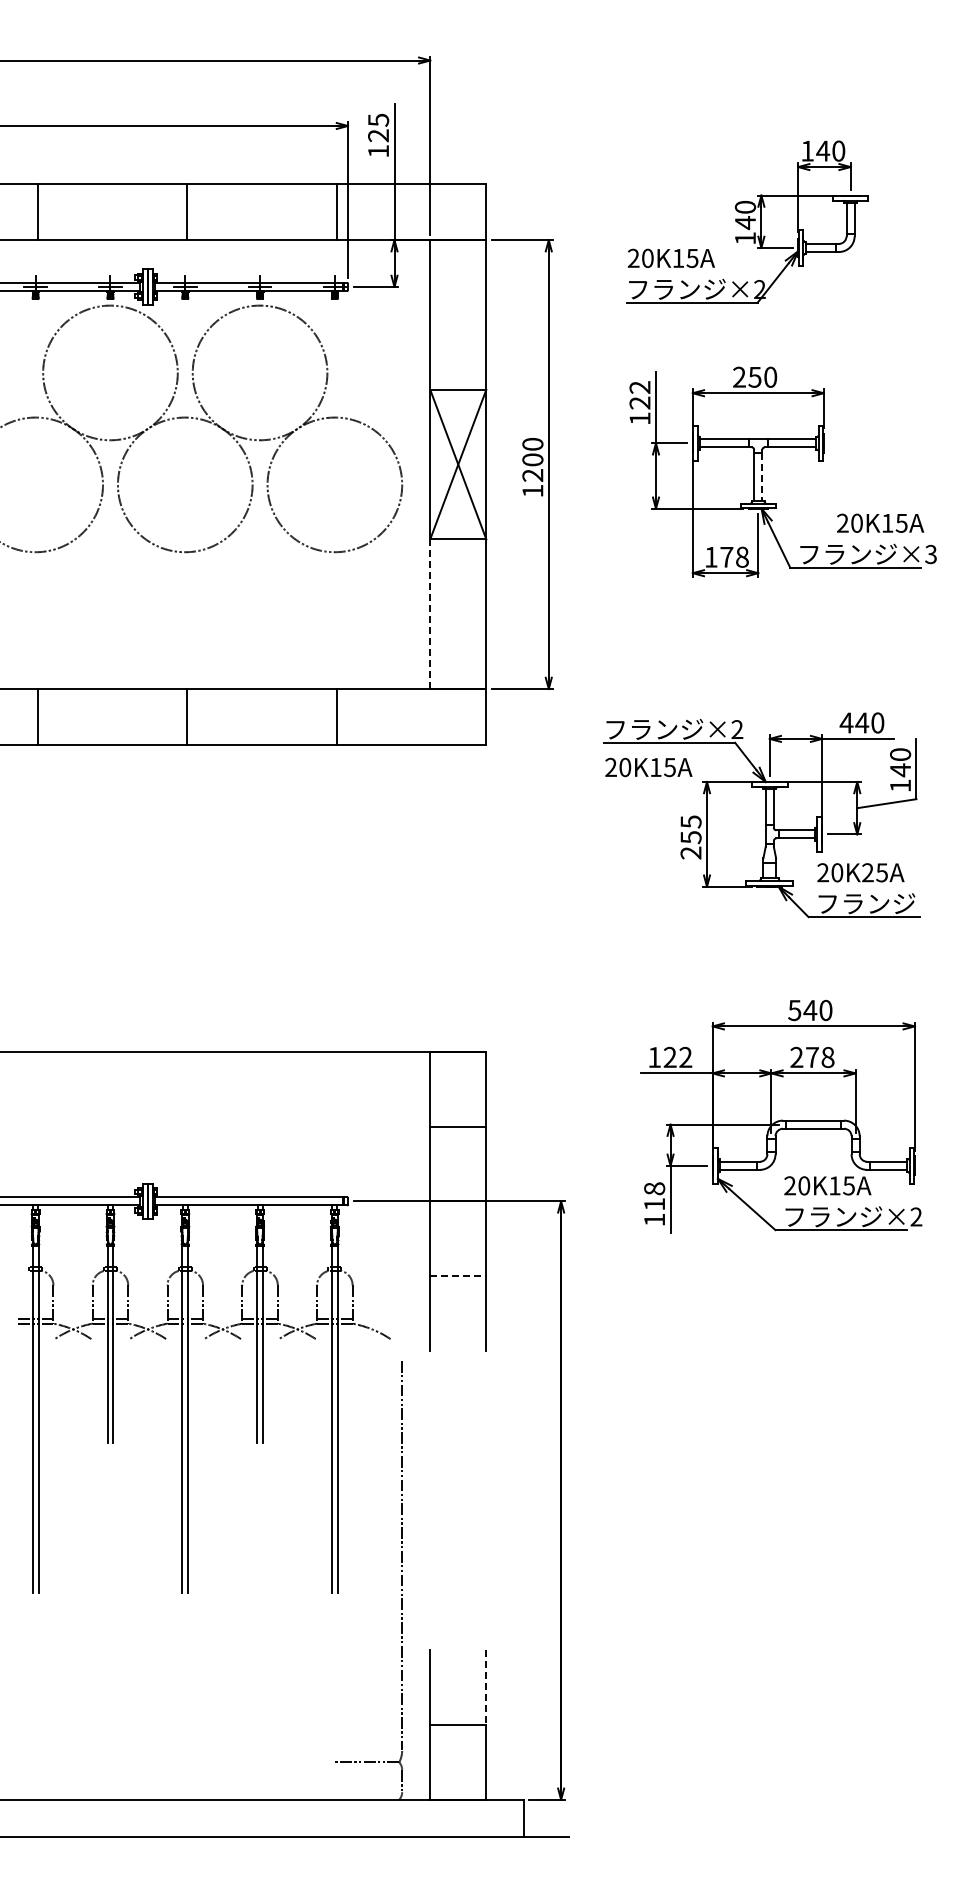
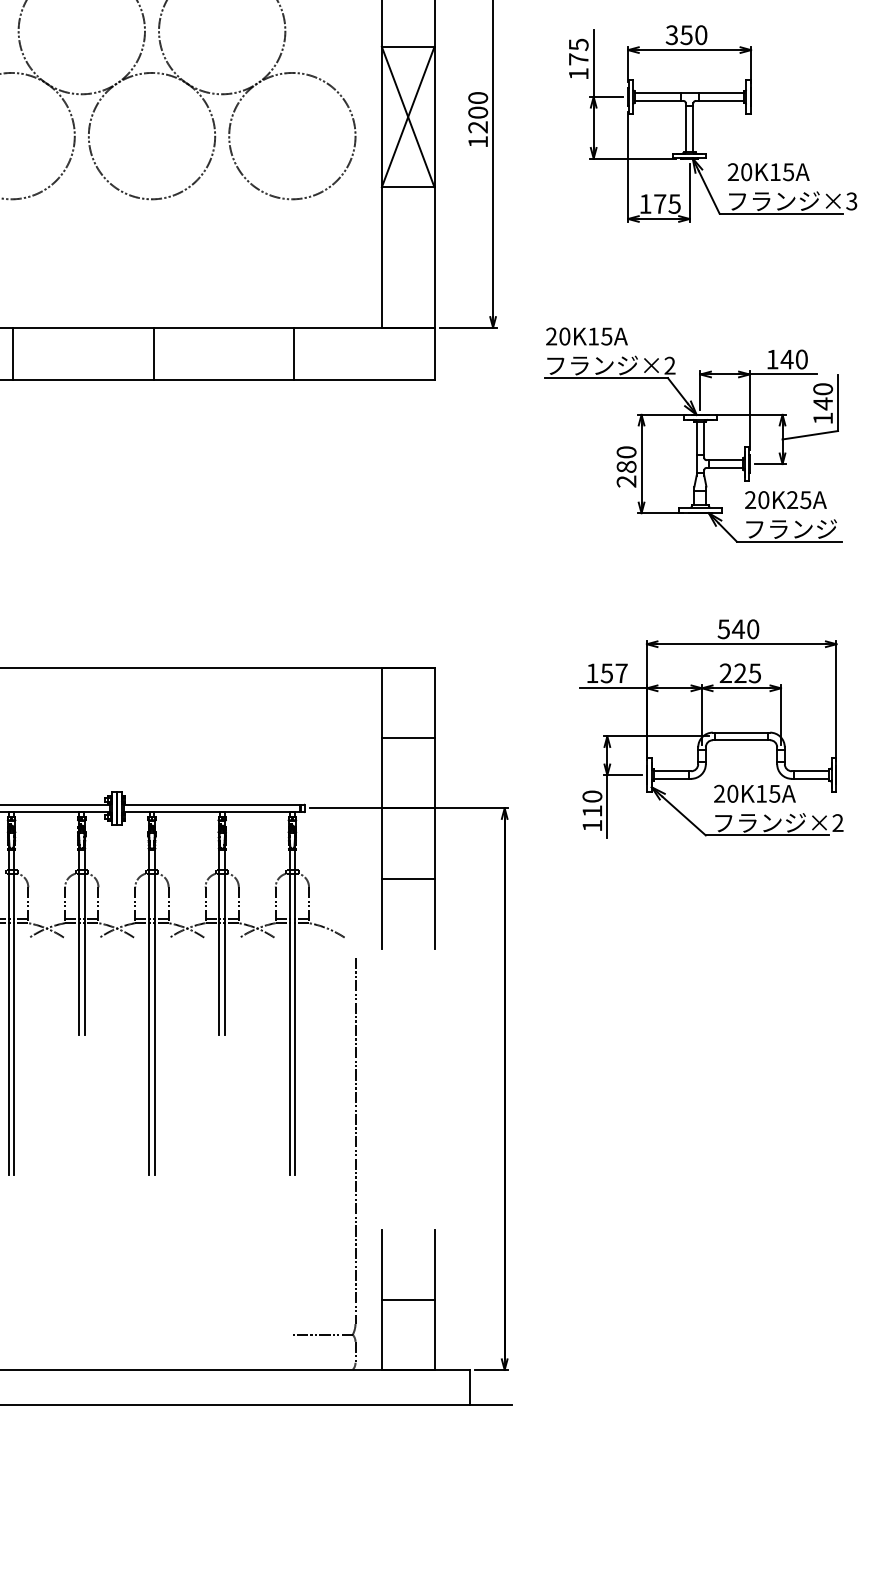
text: (738, 377) -> (671, 35), 250 -> 350
text: (639, 395) -> (578, 52), 122 -> 175
line: (762, 477) -> (693, 129), dashed -> solid
text: (880, 522) -> (768, 171), moved
text: (741, 556) -> (673, 203), 178 -> 175
line: (430, 614) -> (382, 257), dashed -> solid
text: (846, 722) -> (772, 359), 440 -> 140
text: (648, 767) -> (586, 336), moved
text: (690, 829) -> (626, 459), 255 -> 280
text: (820, 1056) -> (748, 672), 278 -> 225
text: (677, 1057) -> (613, 673), 122 -> 157
text: (654, 1188) -> (592, 796), 118 -> 110
line: (458, 1276) -> (408, 878), dashed -> solid
line: (486, 1688) -> (434, 1265), dashed -> solid

